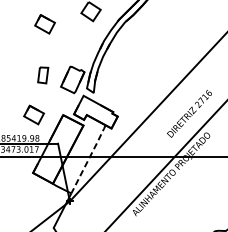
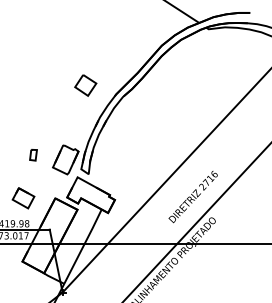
part: (45, 24) -> (35, 99), removed
part: (43, 75) -> (33, 155), size x0.62
line: (88, 158) -> (83, 245), dashed -> solid

